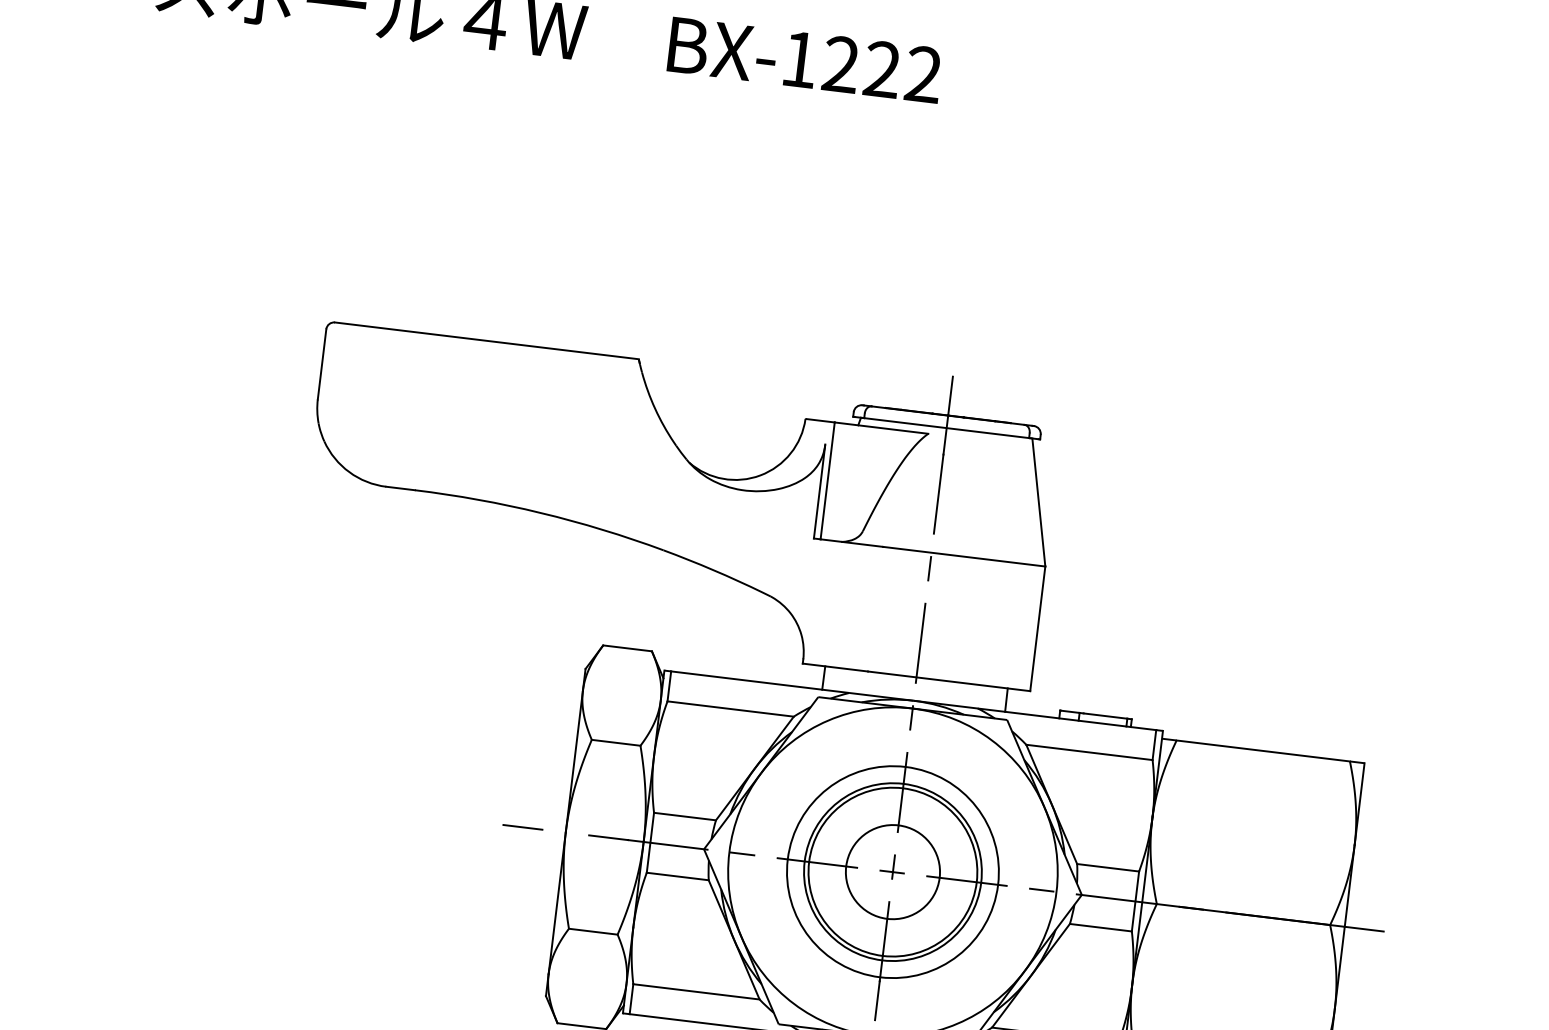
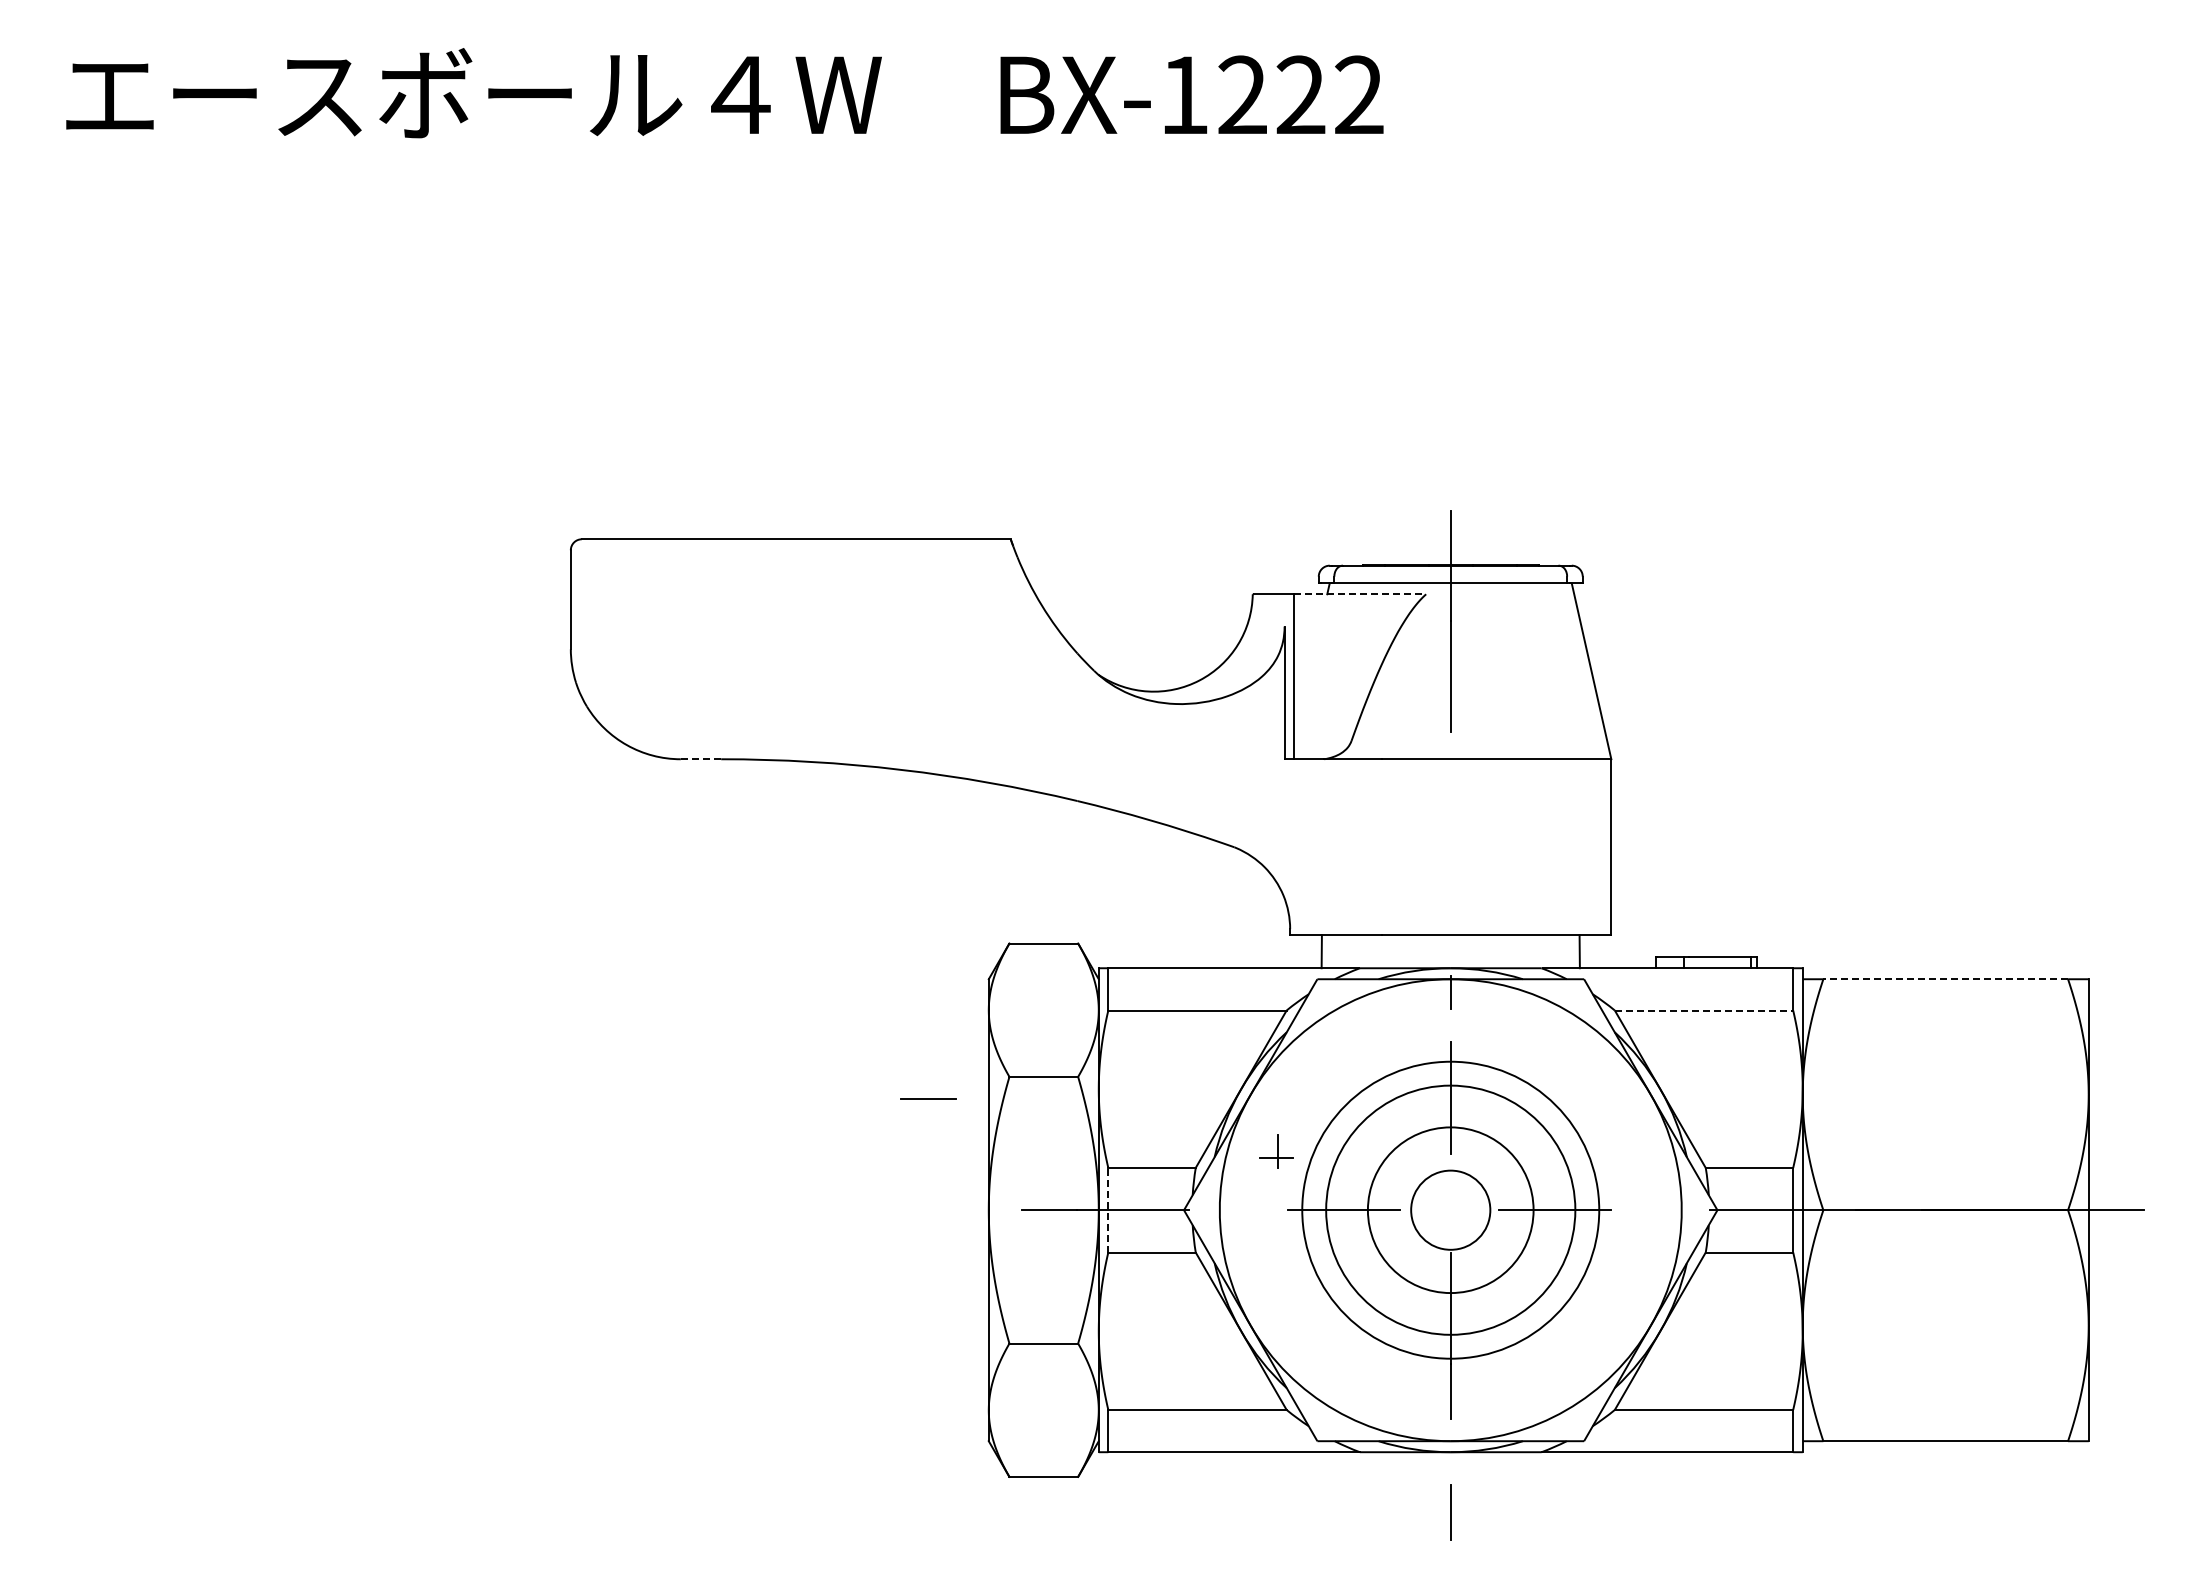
line: (881, 428) -> (1360, 594), solid -> dashed
line: (400, 488) -> (701, 759), solid -> dashed
line: (929, 568) -> (1450, 781), removed
line: (920, 642) -> (1450, 886), removed
line: (1263, 751) -> (1945, 979), solid -> dashed
line: (1089, 752) -> (1704, 1010), solid -> dashed
line: (523, 826) -> (928, 1098), moved
line: (650, 842) -> (1108, 1209), solid -> dashed
line: (741, 854) -> (1237, 1210), removed
part: (892, 867) -> (1276, 1151), moved
circle: (892, 871) -> (1450, 1209), size x0.7
circle: (892, 872) -> (1450, 1210), size x0.6
line: (1041, 890) -> (1660, 1210), removed

